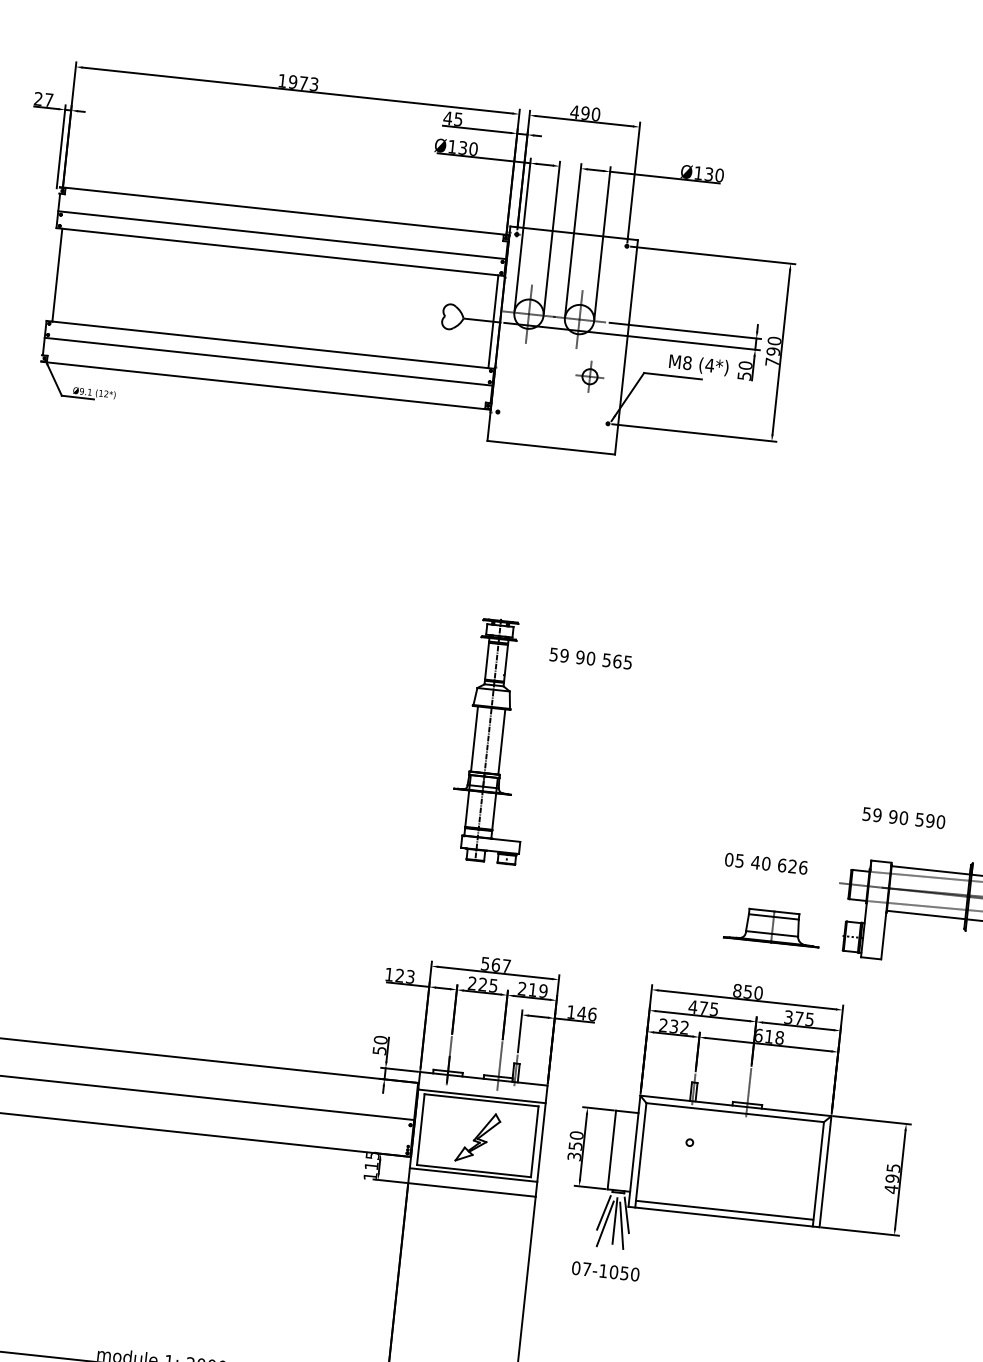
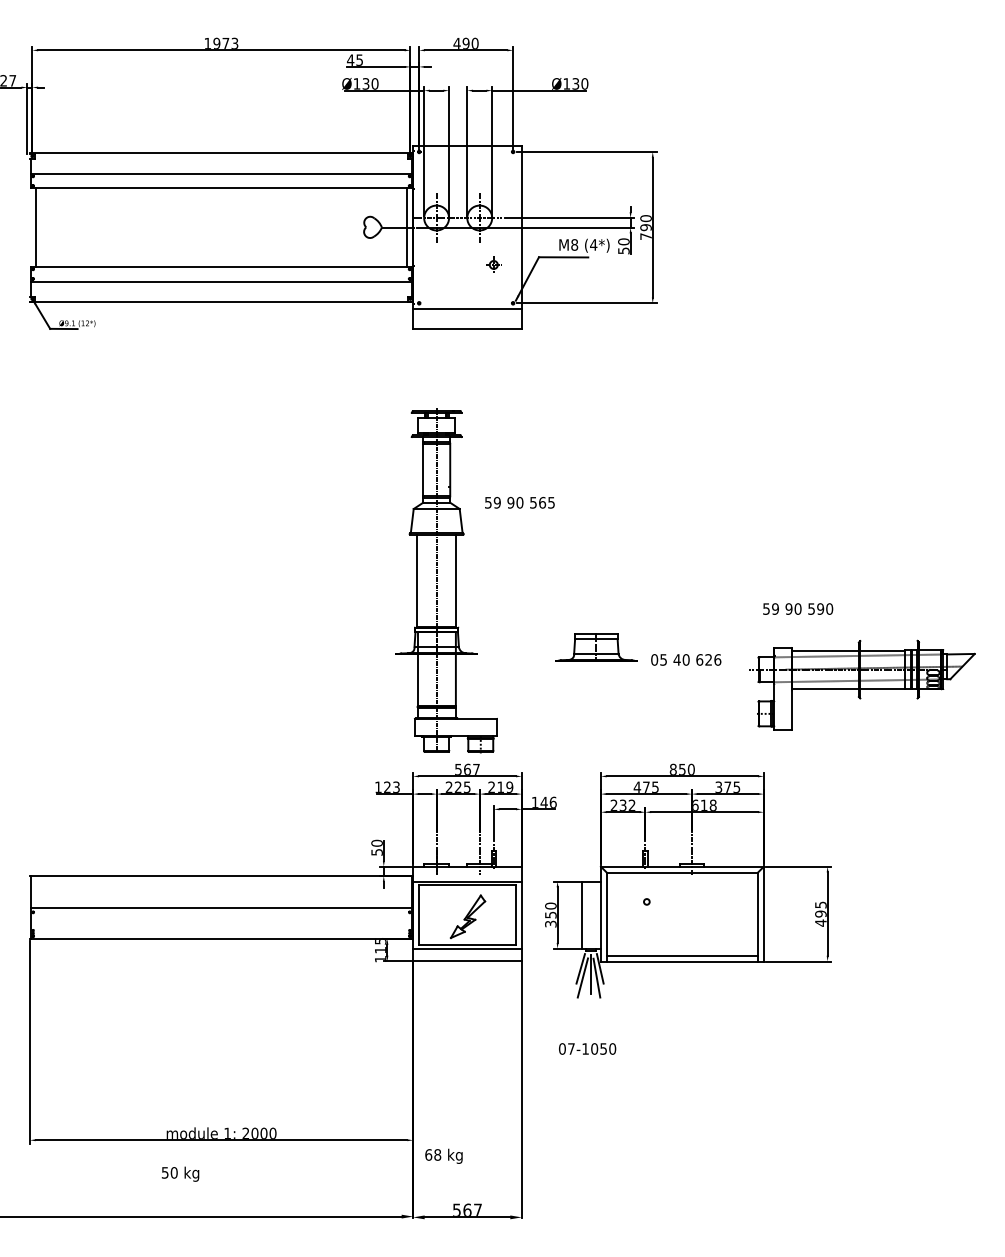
part: (589, 375) -> (493, 264), size x0.62
line: (553, 425) -> (467, 309), added
part: (495, 740) -> (446, 580), size x1.67
part: (772, 926) -> (596, 647), moved
text: (605, 1270) -> (587, 1048), moved

